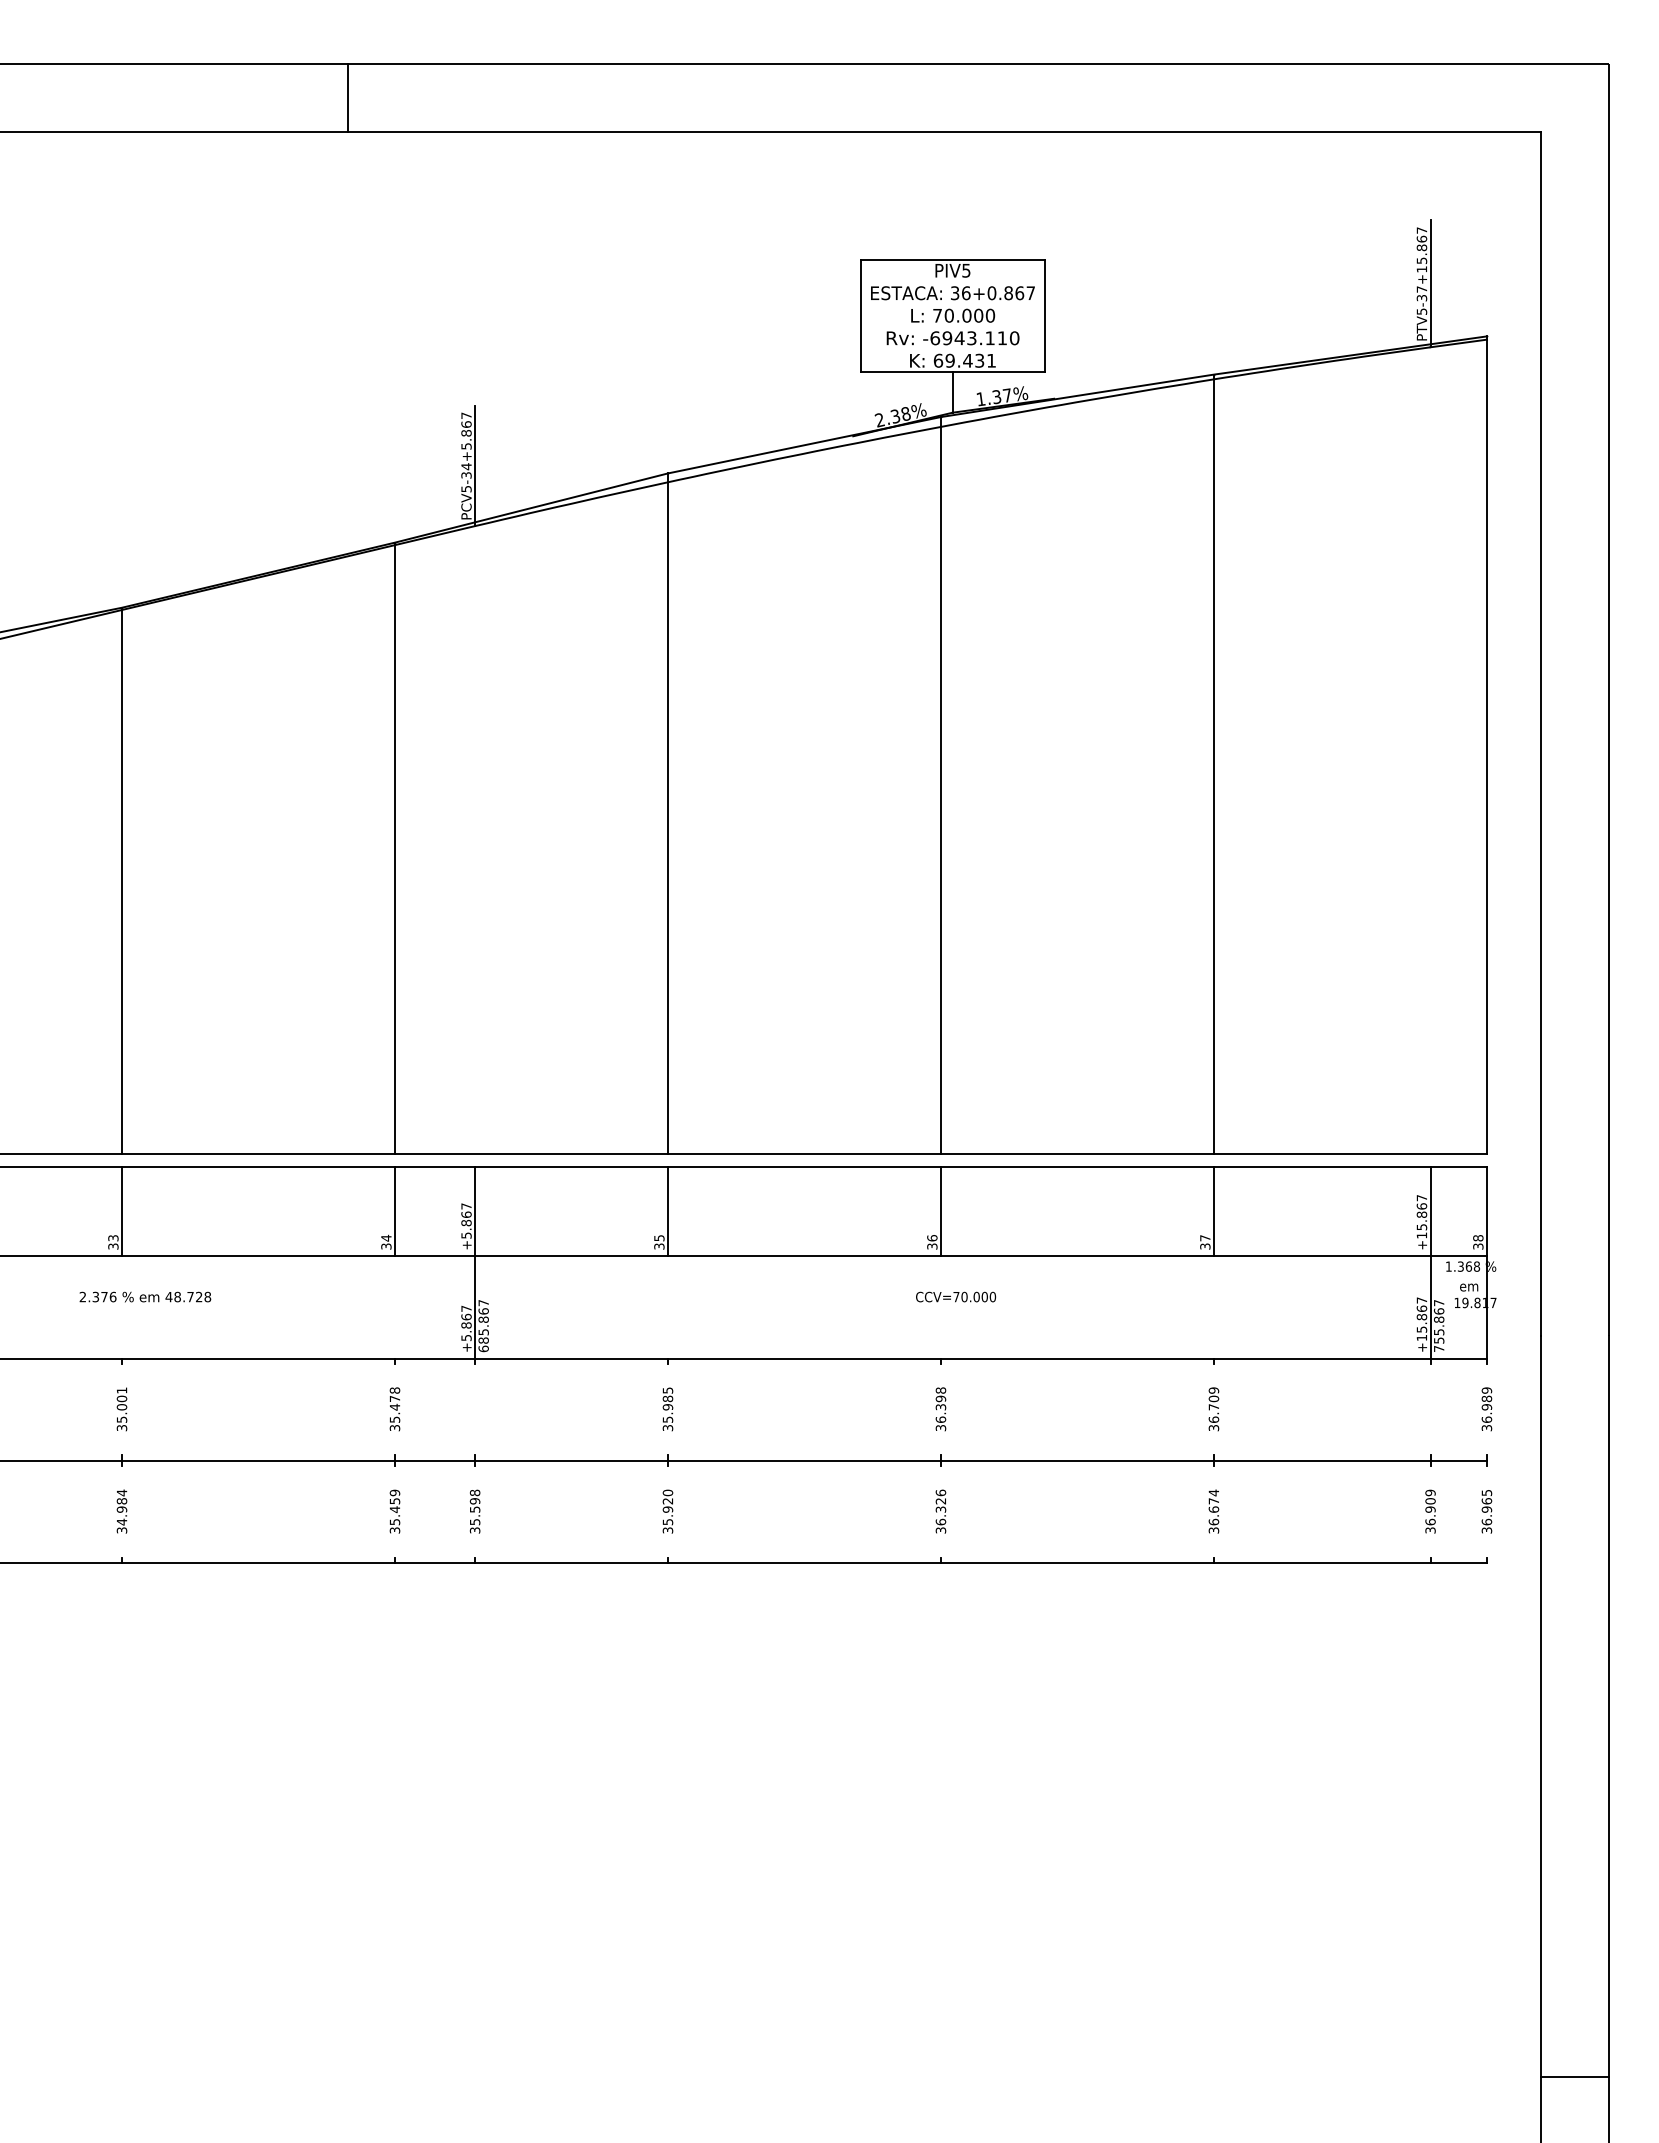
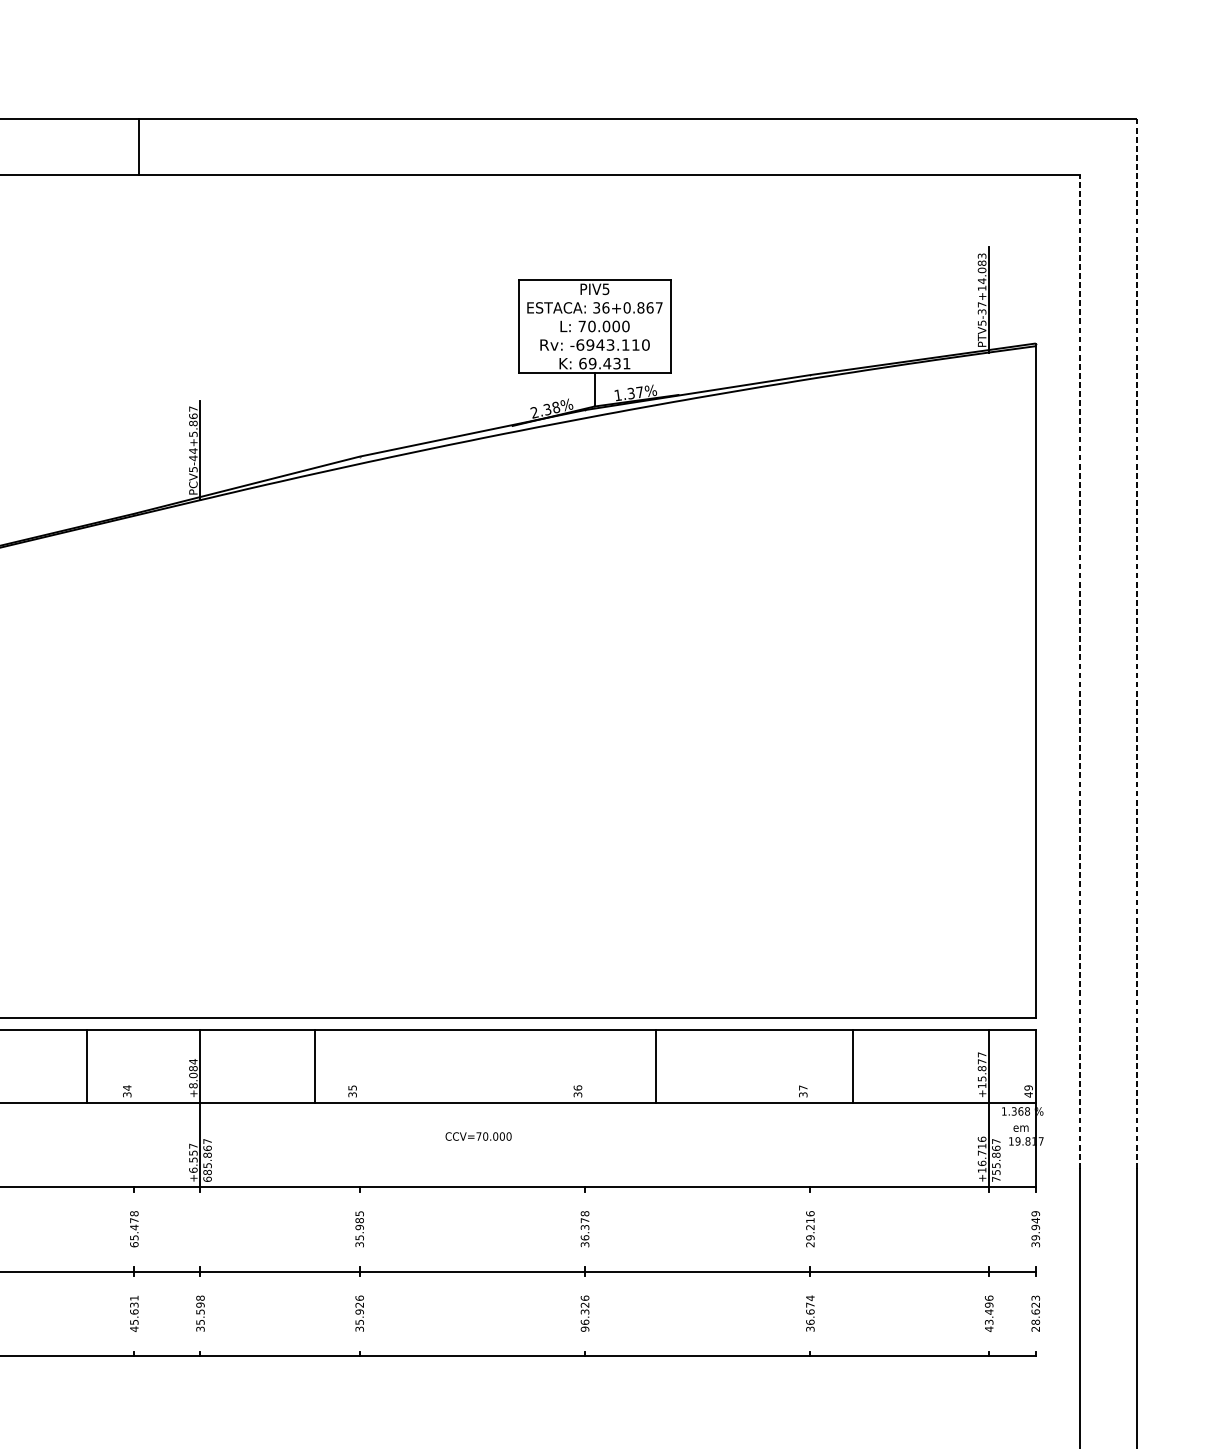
line: (348, 98) -> (138, 147), moved
text: (1421, 245) -> (981, 268), PTV5-37+15.867 -> PTV5-37+14.083
text: (466, 475) -> (193, 458), PCV5-34+5.867 -> PCV5-44+5.867
line: (1609, 700) -> (1136, 644), solid -> dashed
line: (1540, 734) -> (1079, 672), solid -> dashed
line: (1214, 763) -> (810, 696), removed
line: (941, 785) -> (585, 714), removed
line: (668, 813) -> (360, 737), removed
line: (395, 847) -> (134, 765), removed
text: (1421, 1206) -> (981, 1061), +15.867 -> +15.877
line: (395, 1211) -> (87, 1065), moved
line: (668, 1211) -> (315, 1065), moved
line: (941, 1211) -> (656, 1065), moved
line: (1214, 1211) -> (853, 1065), moved
text: (466, 1220) -> (193, 1073), +5.867 -> +8.084
text: (1478, 1242) -> (1028, 1091), 38 -> 49
text: (956, 1296) -> (479, 1136), moved
text: (1421, 1314) -> (981, 1150), +15.867 -> +16.716
text: (466, 1327) -> (193, 1161), +5.867 -> +6.557
text: (940, 1398) -> (584, 1220), 36.398 -> 36.378
text: (1213, 1409) -> (810, 1229), 36.709 -> 29.216
text: (1486, 1409) -> (1035, 1229), 36.989 -> 39.949
text: (394, 1427) -> (133, 1244), 35.478 -> 65.478
text: (667, 1492) -> (359, 1297), 35.920 -> 35.926
text: (394, 1511) -> (133, 1313), 35.459 -> 45.631
text: (1430, 1511) -> (989, 1313), 36.909 -> 43.496
text: (1486, 1511) -> (1035, 1313), 36.965 -> 28.623
text: (940, 1530) -> (584, 1329), 36.326 -> 96.326

